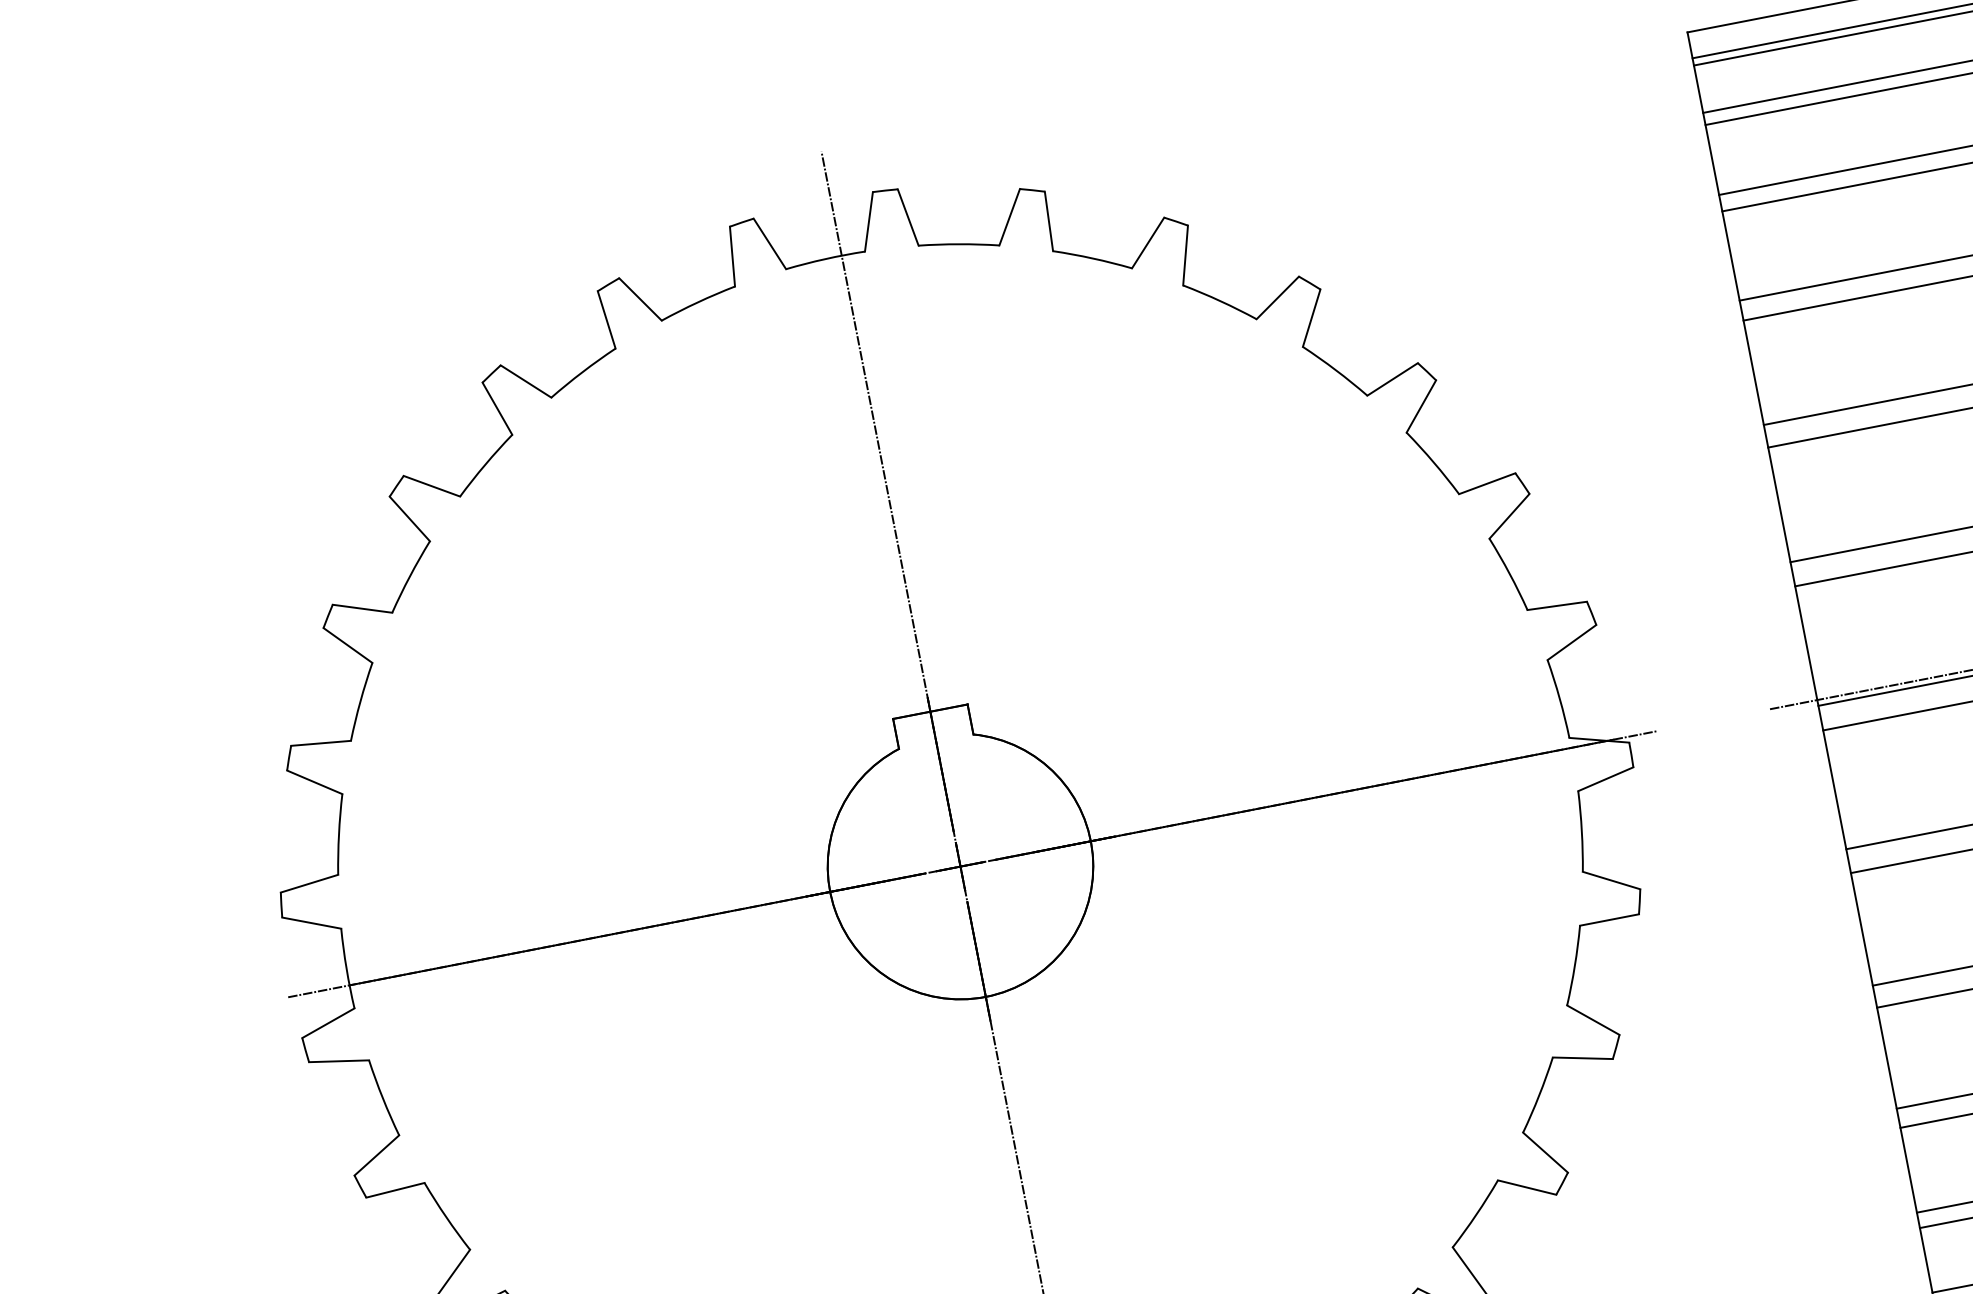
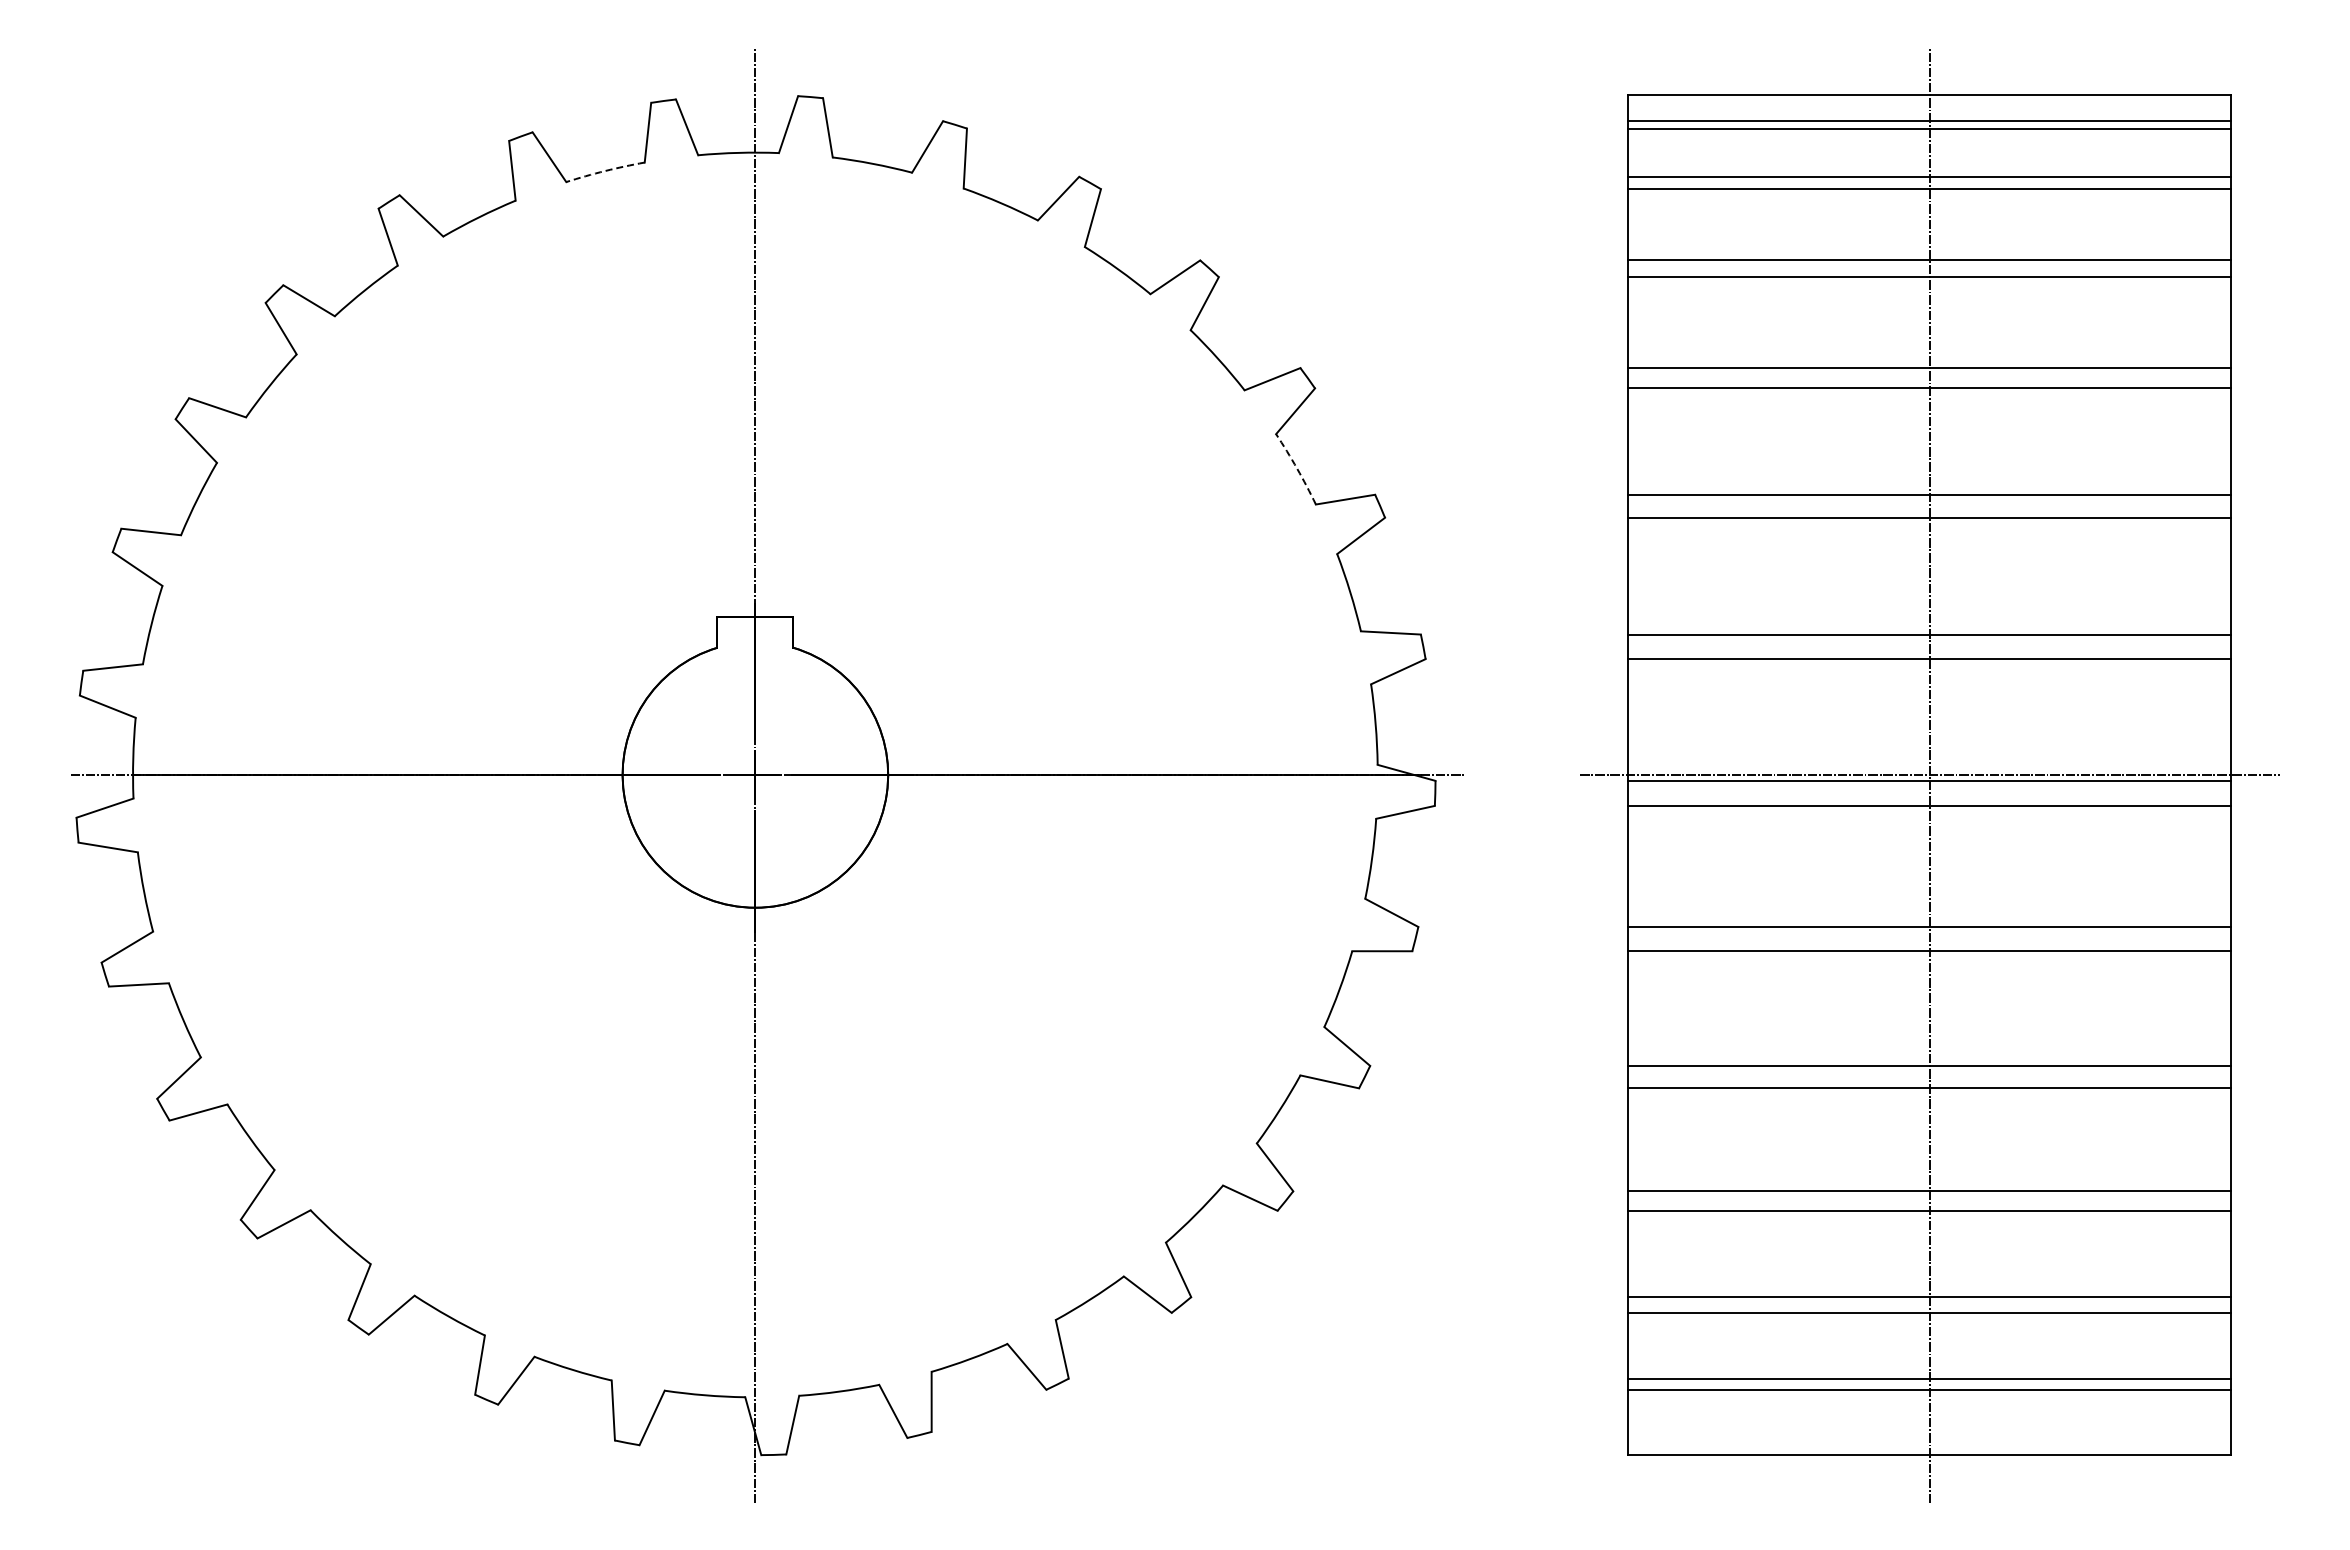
arc: (698, 302) -> (605, 171), solid -> dashed
arc: (1434, 462) -> (1297, 468), solid -> dashed

